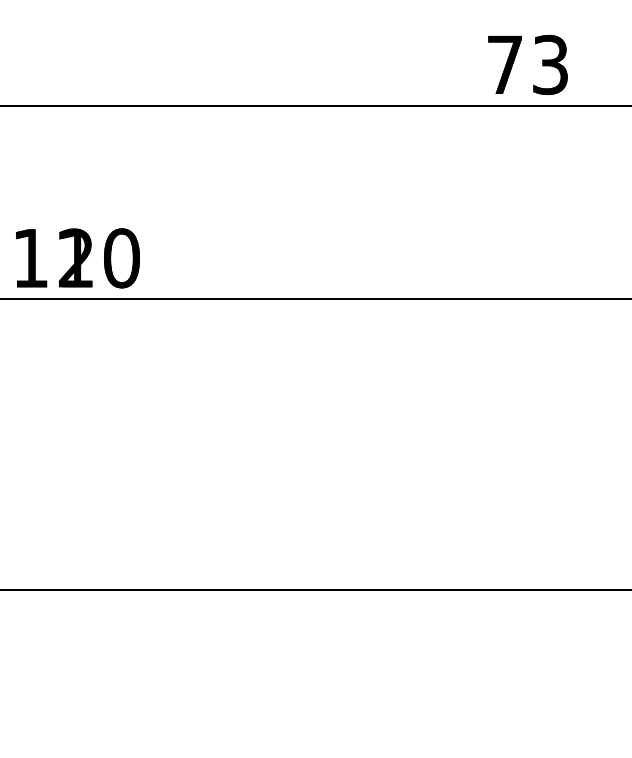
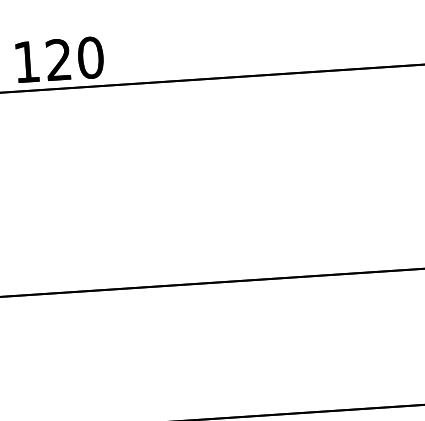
text: (75, 257) -> (58, 59), 110 -> 120

